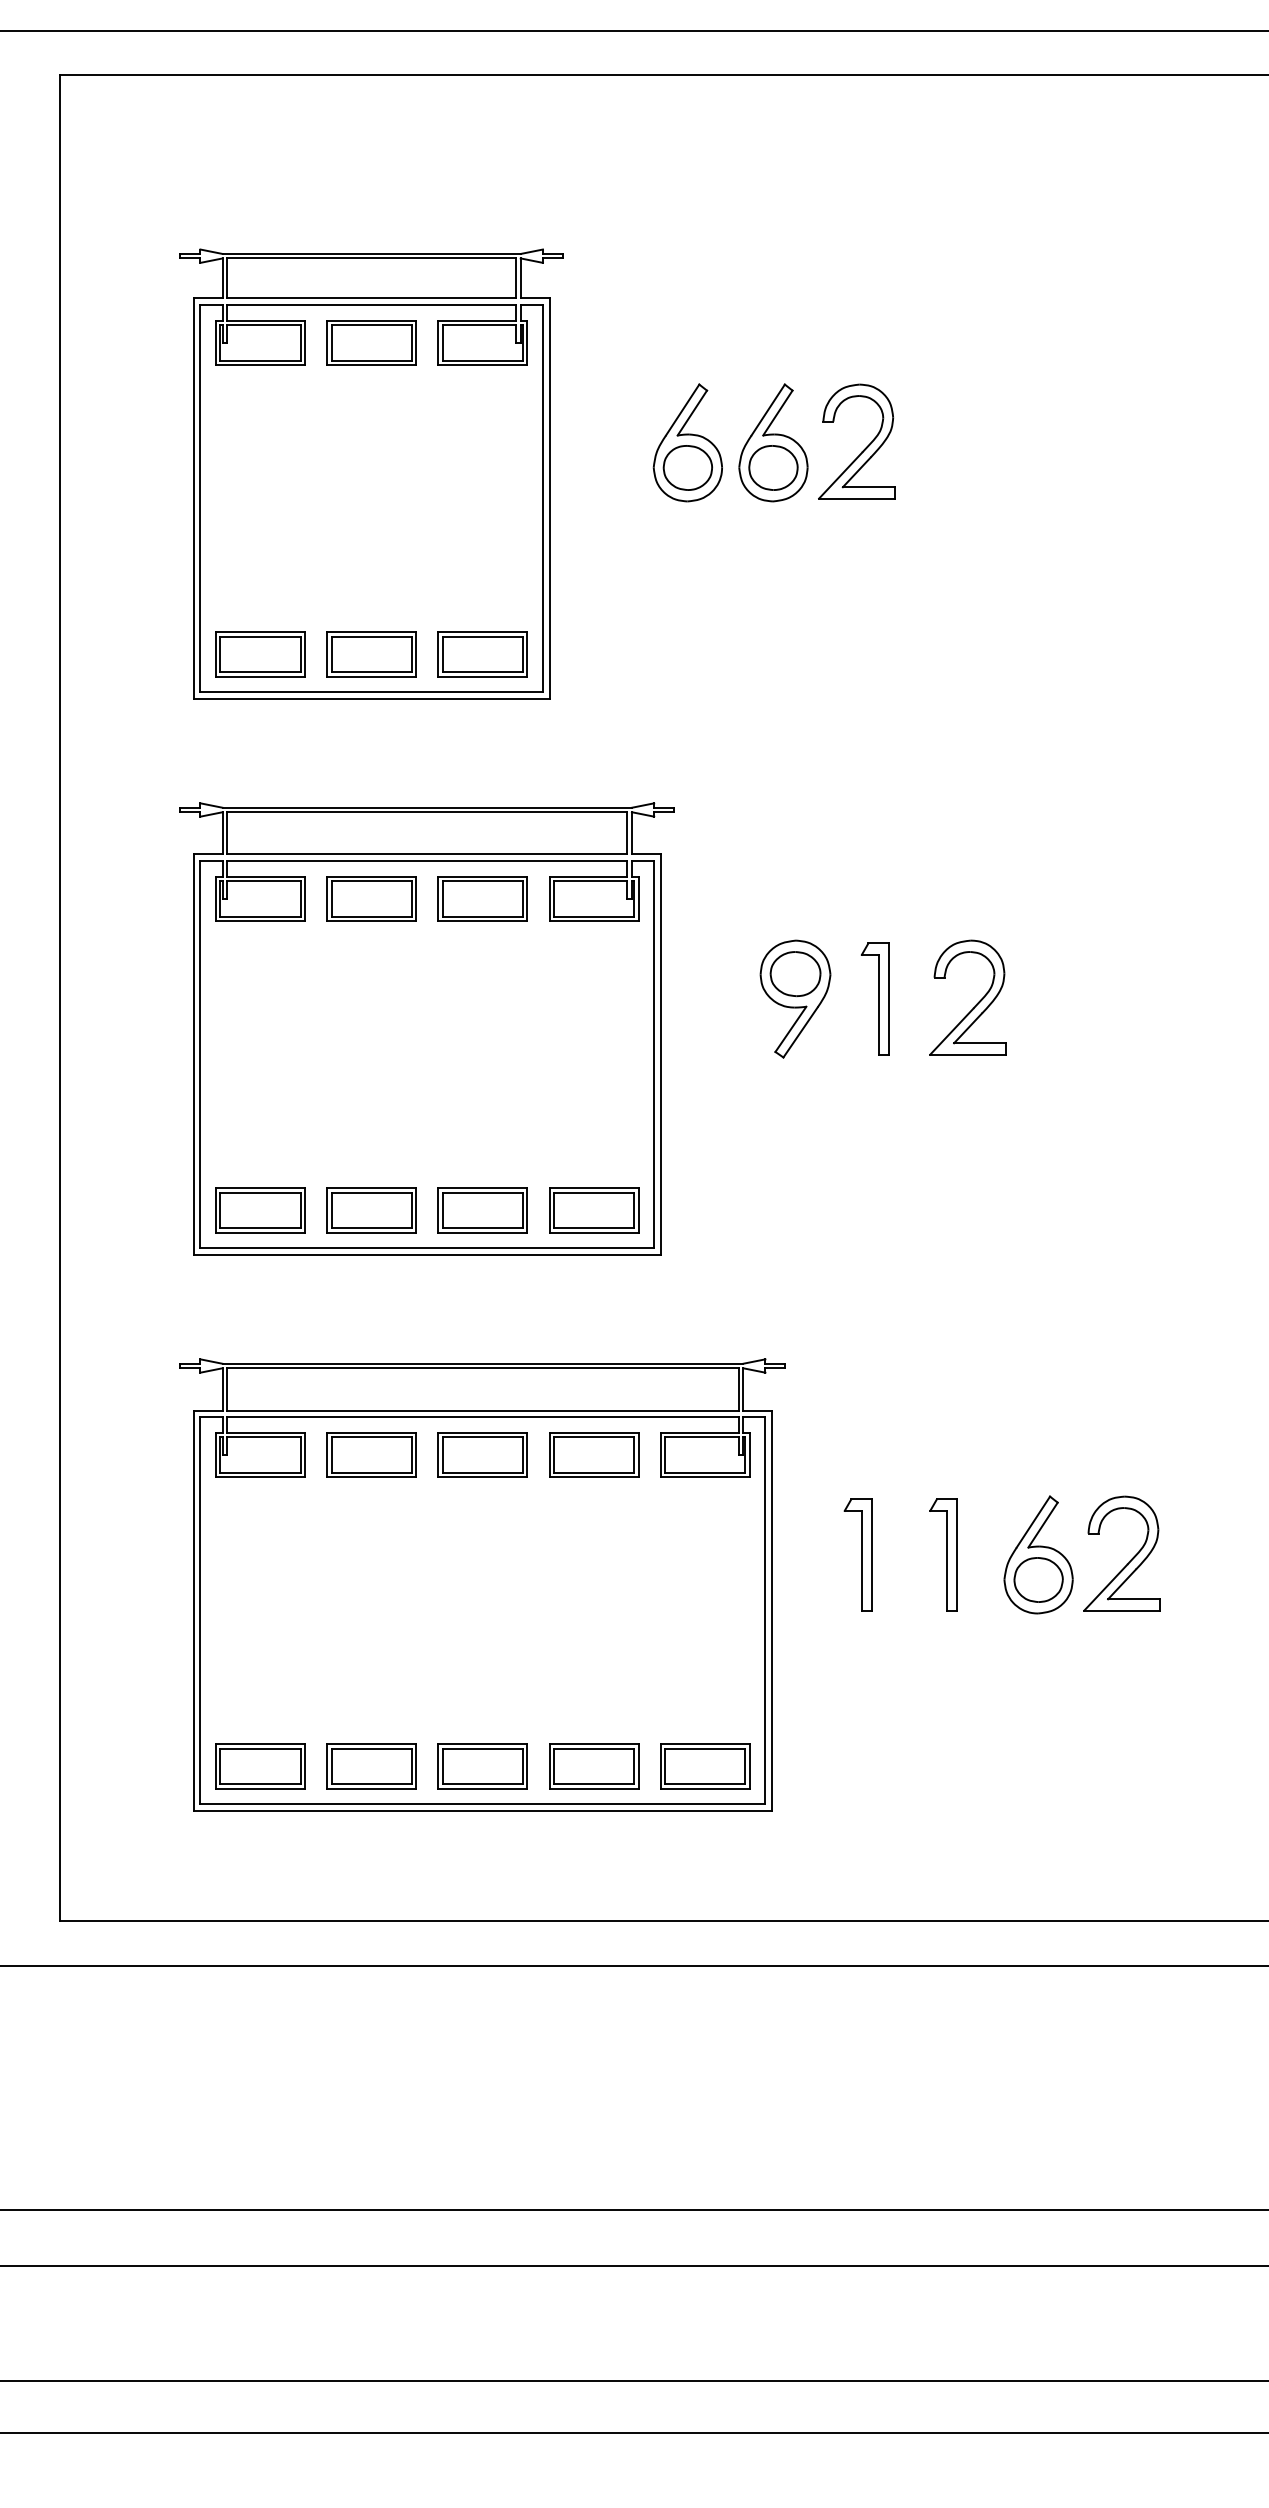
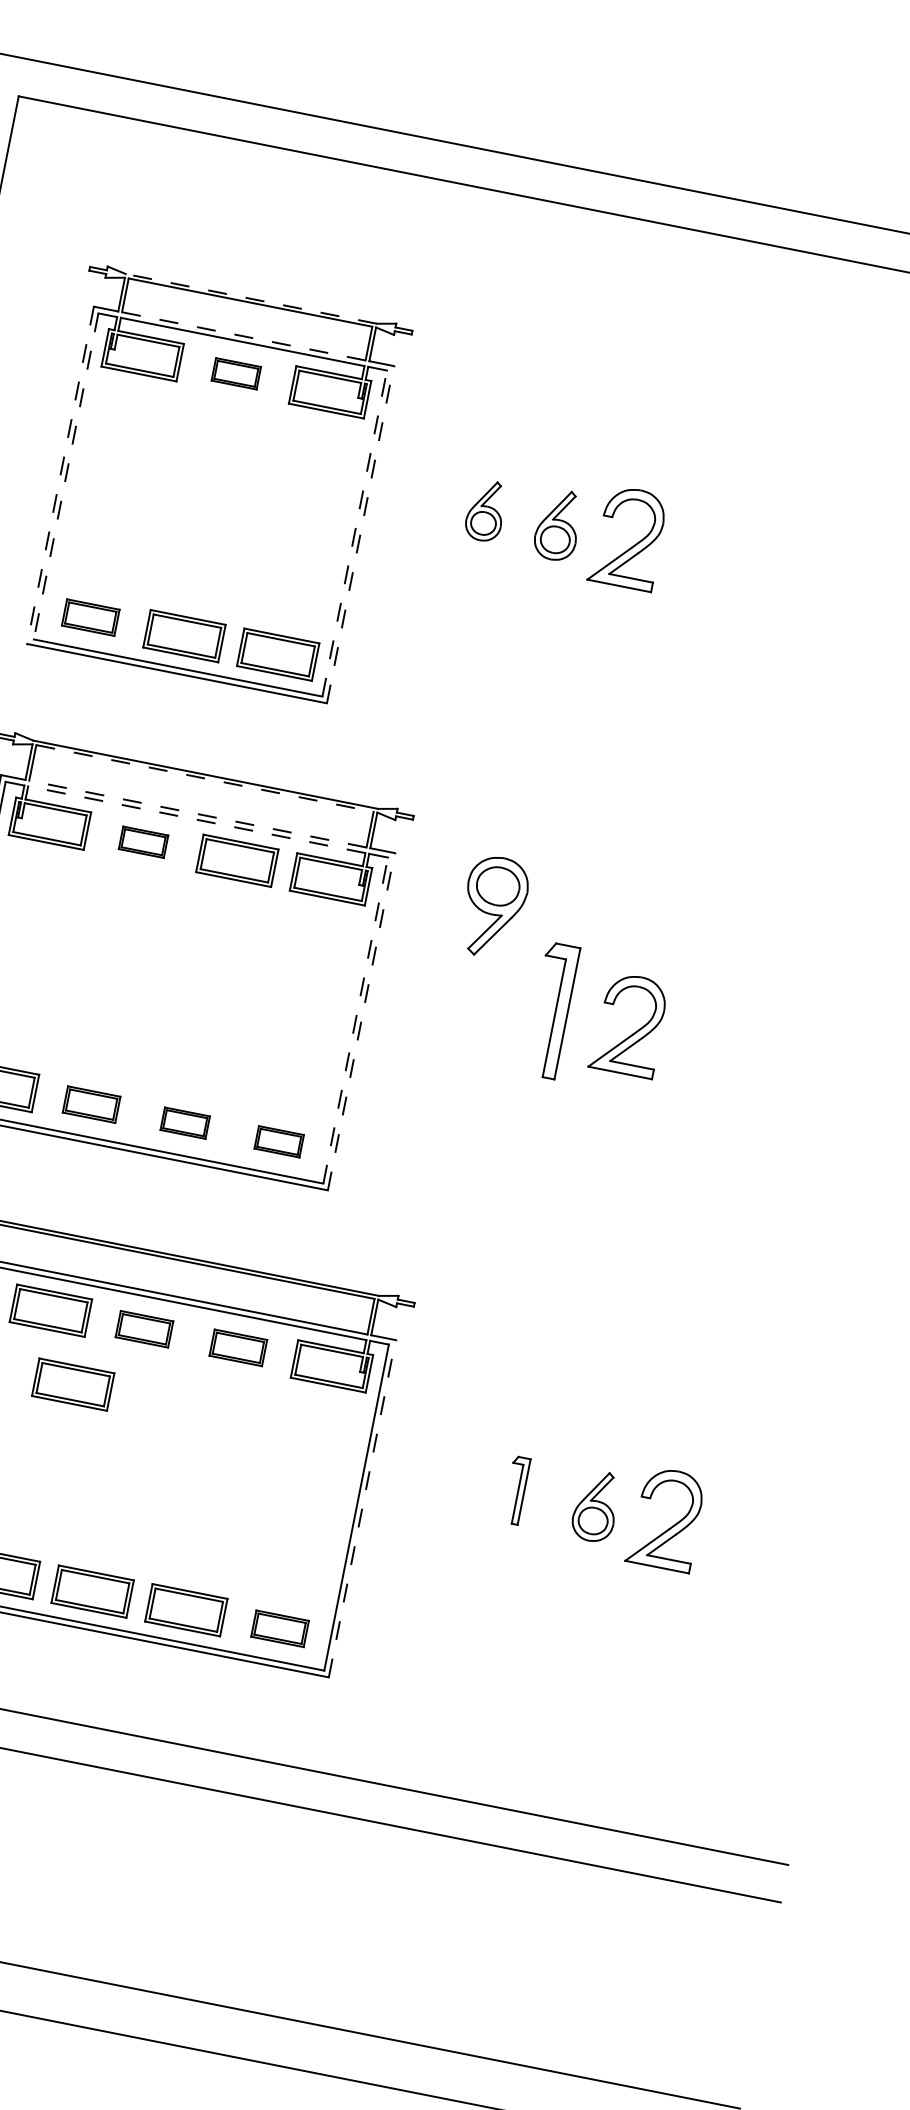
line: (371, 253) -> (251, 298), solid -> dashed
line: (371, 298) -> (243, 336), solid -> dashed
part: (371, 342) -> (236, 373), size x0.6
part: (687, 442) -> (485, 510), size x0.6
part: (773, 442) -> (558, 524), size x0.7
line: (542, 498) -> (354, 533), solid -> dashed
line: (549, 498) -> (360, 534), solid -> dashed
line: (193, 499) -> (60, 476), solid -> dashed
line: (200, 499) -> (66, 477), solid -> dashed
part: (260, 654) -> (90, 617), size x0.7
line: (427, 812) -> (205, 778), solid -> dashed
line: (426, 854) -> (197, 813), solid -> dashed
line: (426, 861) -> (196, 819), solid -> dashed
part: (371, 898) -> (143, 841), size x0.6
part: (795, 998) -> (494, 906), moved
part: (874, 998) -> (550, 1010), size x1.4
line: (654, 1054) -> (355, 1020), solid -> dashed
line: (660, 1054) -> (361, 1021), solid -> dashed
part: (371, 1210) -> (91, 1104), size x0.7
part: (482, 1210) -> (185, 1123), size x0.6
part: (594, 1210) -> (279, 1141), size x0.6
part: (482, 1454) -> (144, 1328), size x0.7
part: (594, 1454) -> (238, 1347), size x0.7
part: (413, 1534) -> (72, 1384), added
part: (857, 1554) -> (443, 1475), removed
part: (943, 1554) -> (516, 1490), size x0.7
part: (1038, 1554) -> (596, 1505), size x0.7
line: (772, 1610) -> (362, 1508), solid -> dashed
part: (705, 1766) -> (280, 1628), size x0.7

